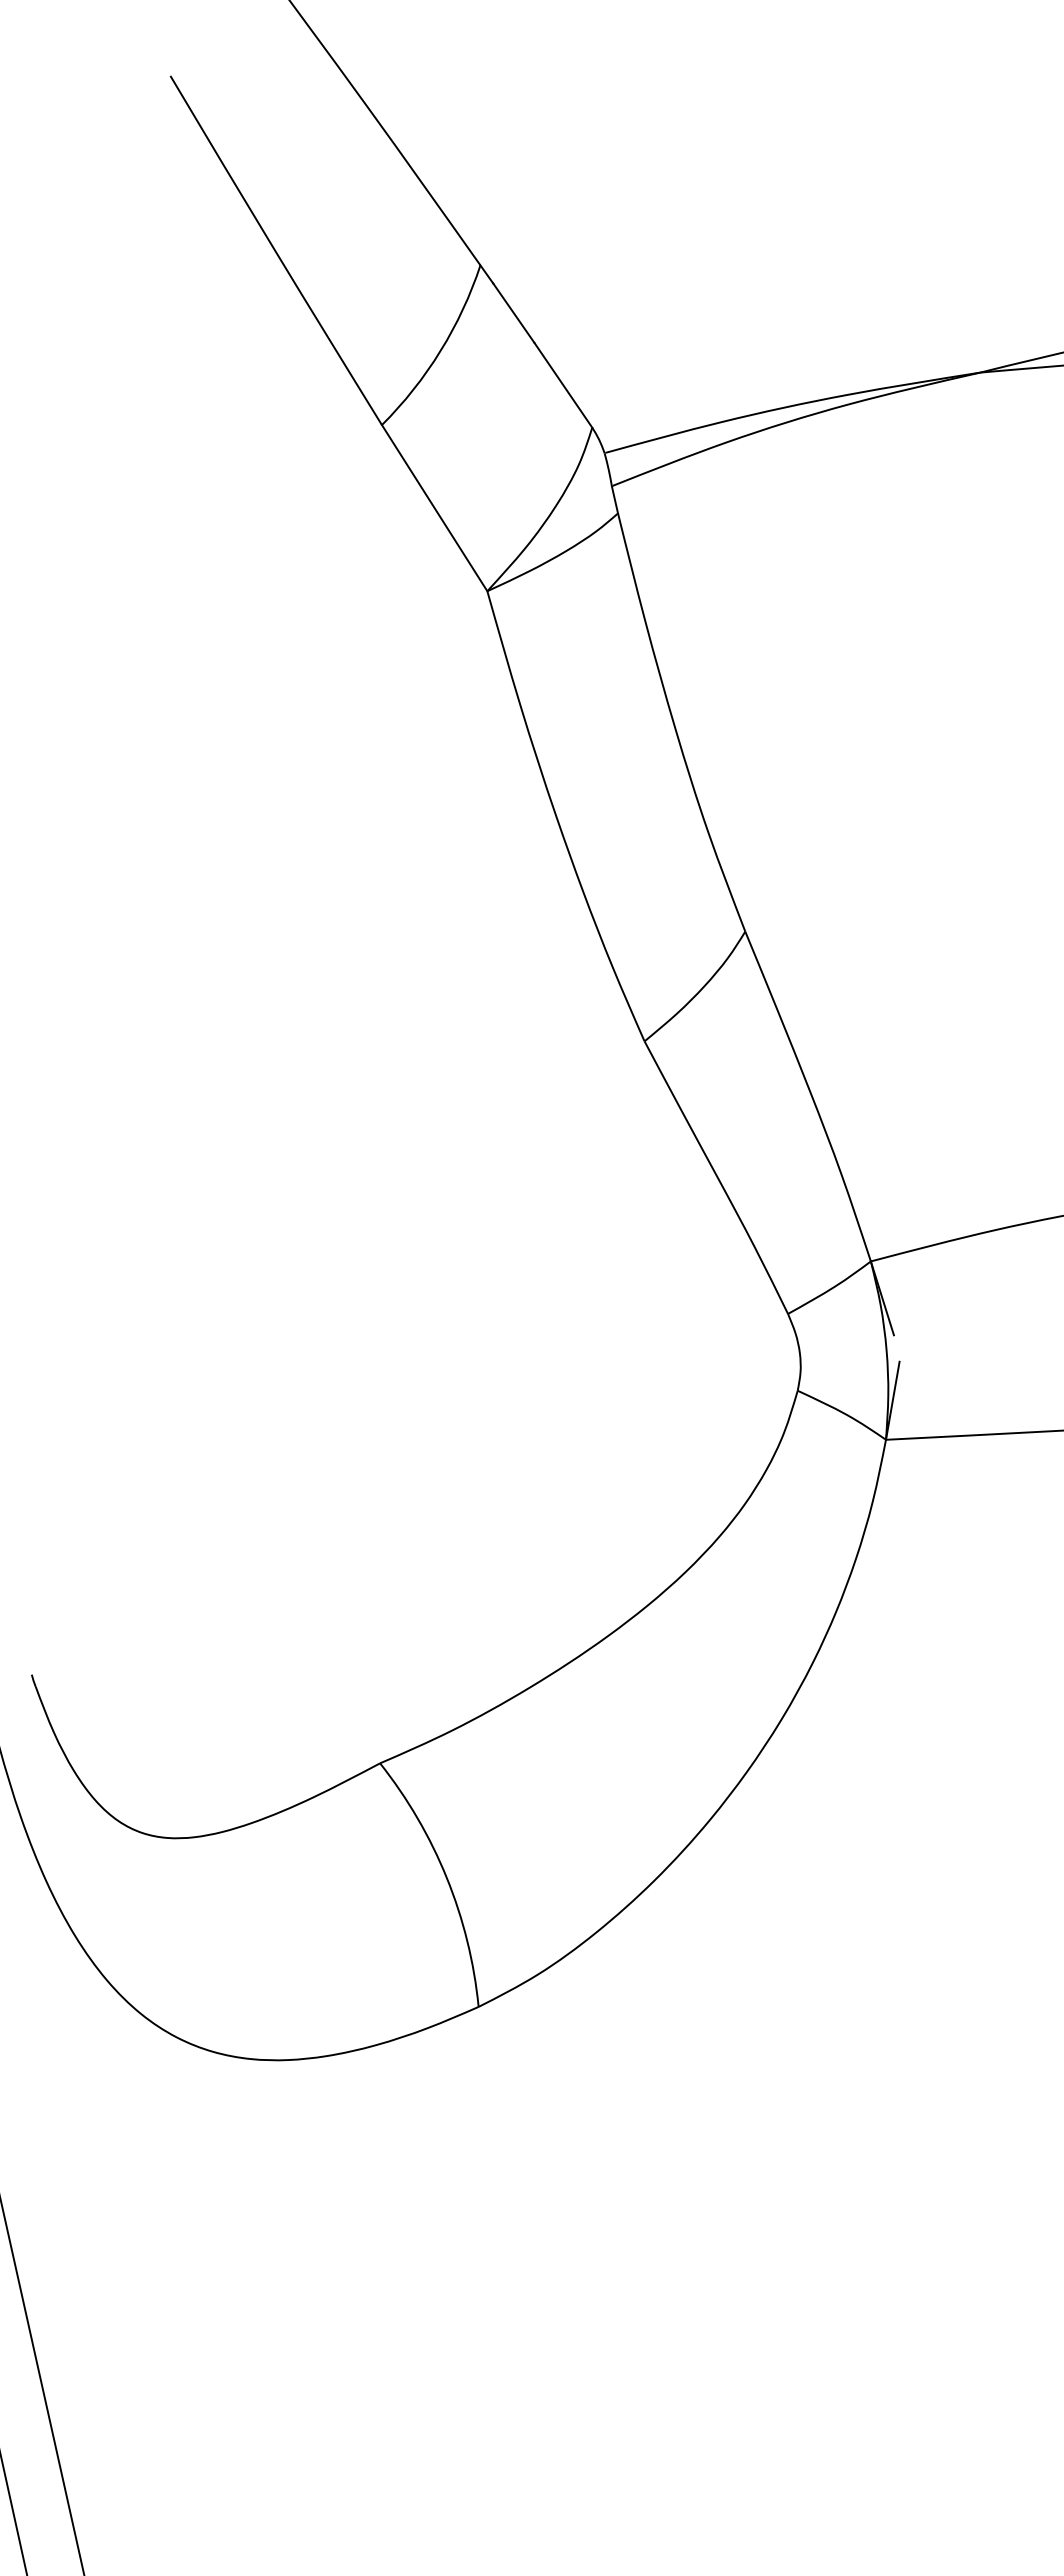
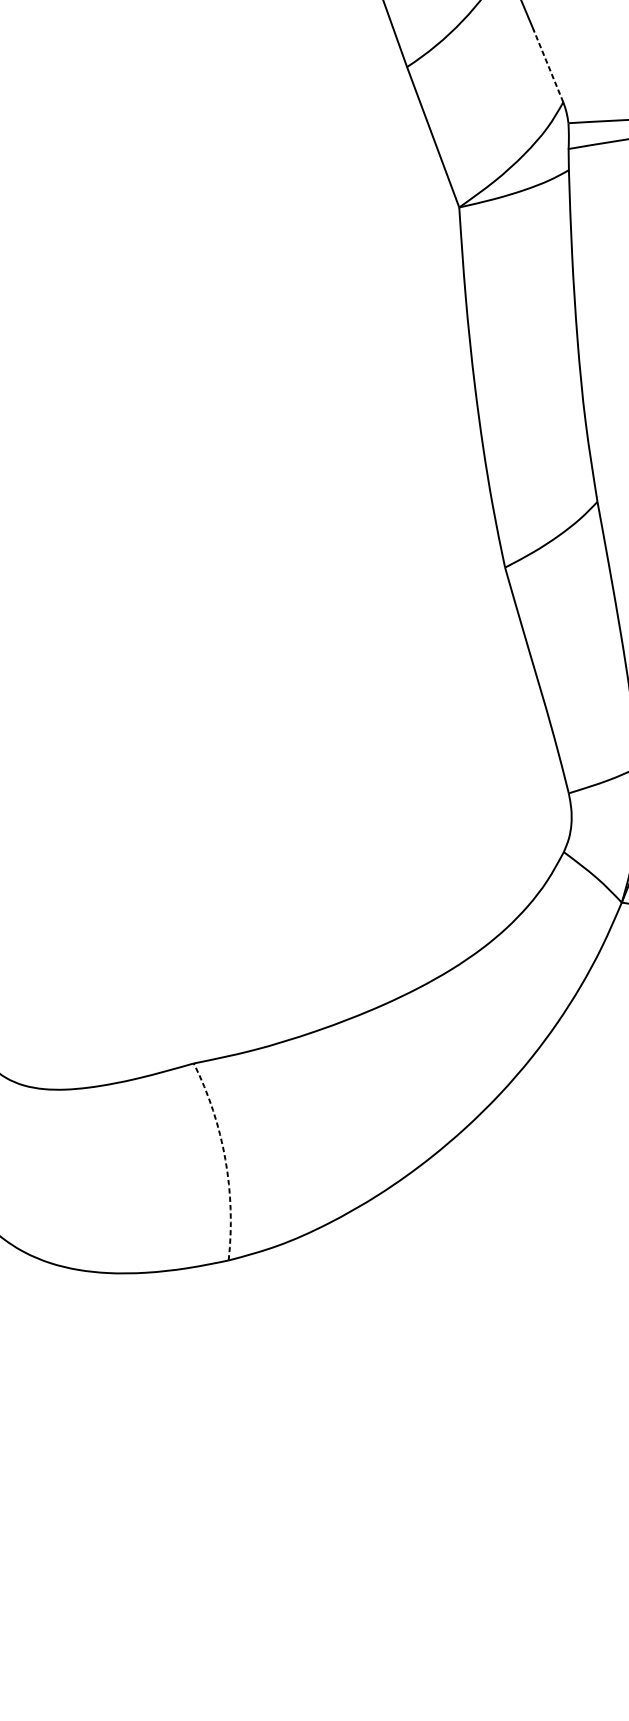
line: (563, 384) -> (548, 65), solid -> dashed
arc: (446, 1878) -> (225, 1159), solid -> dashed

